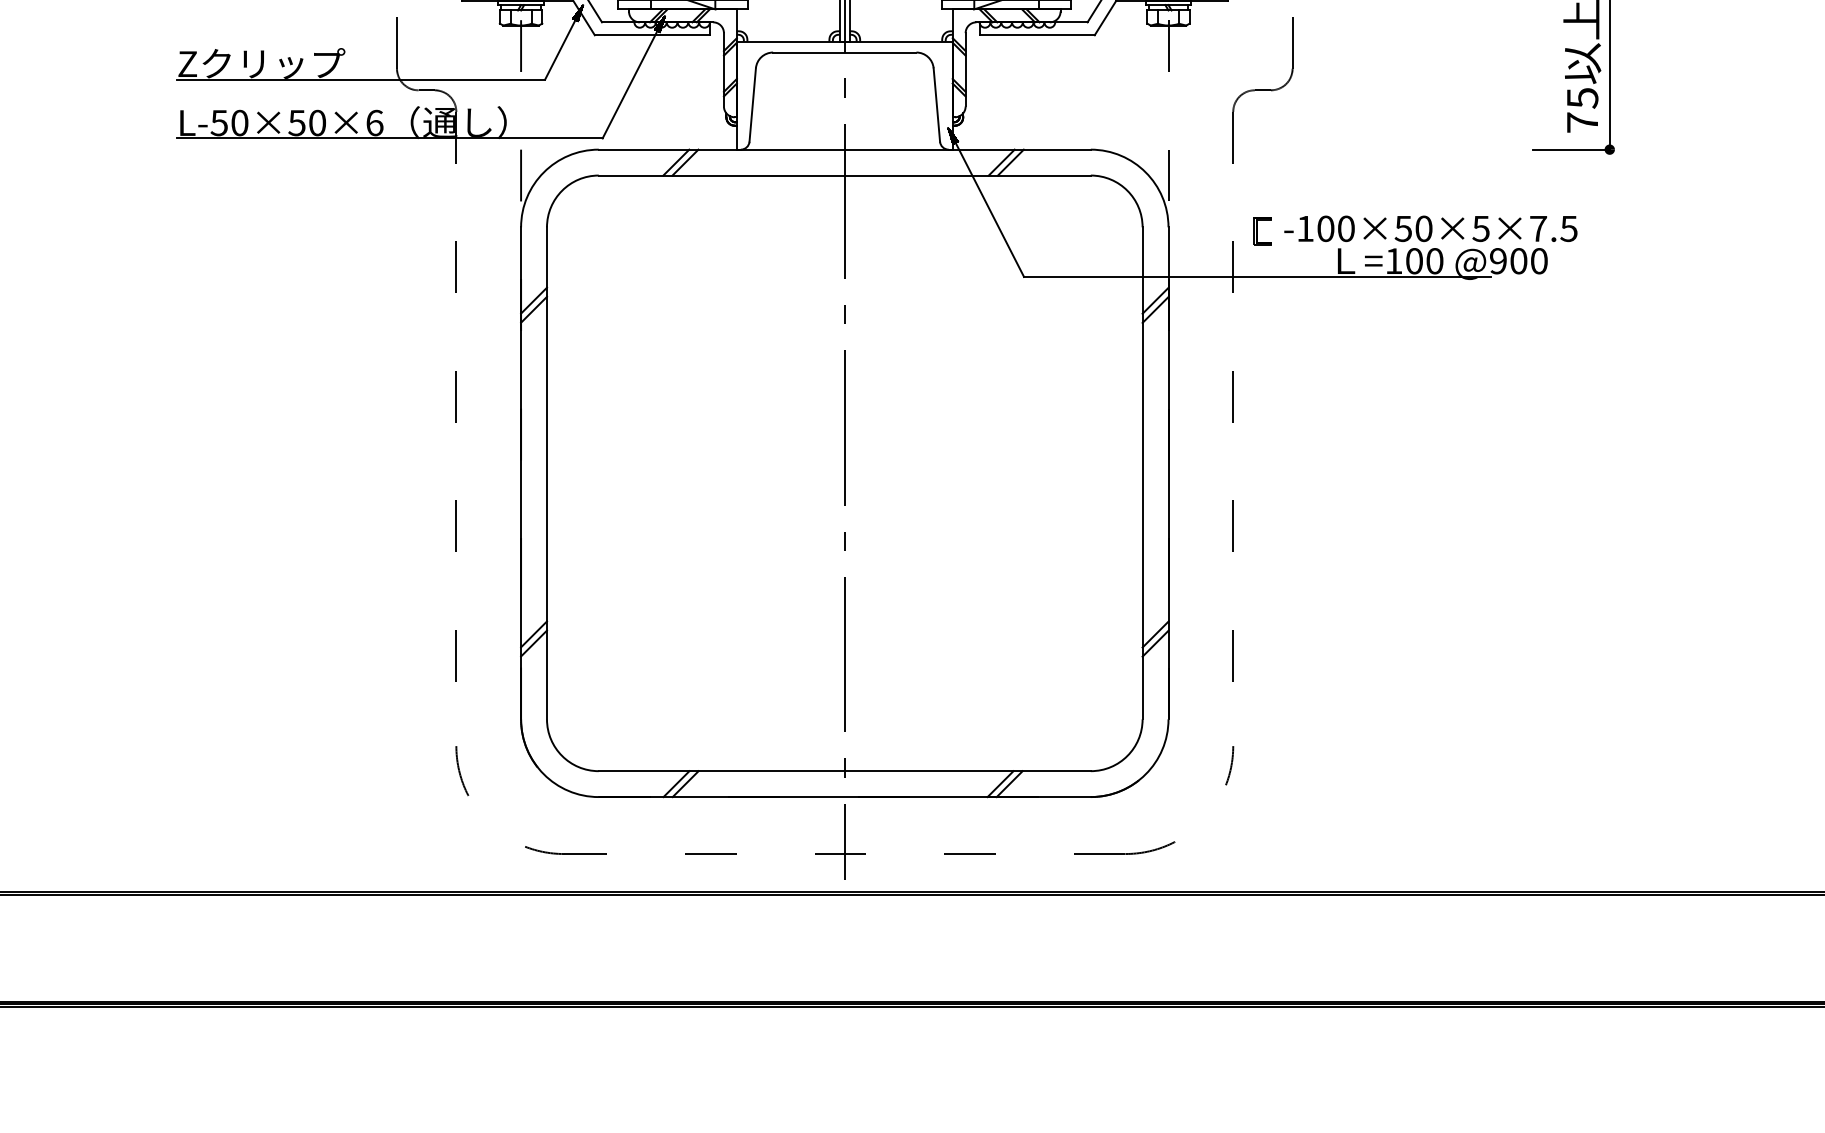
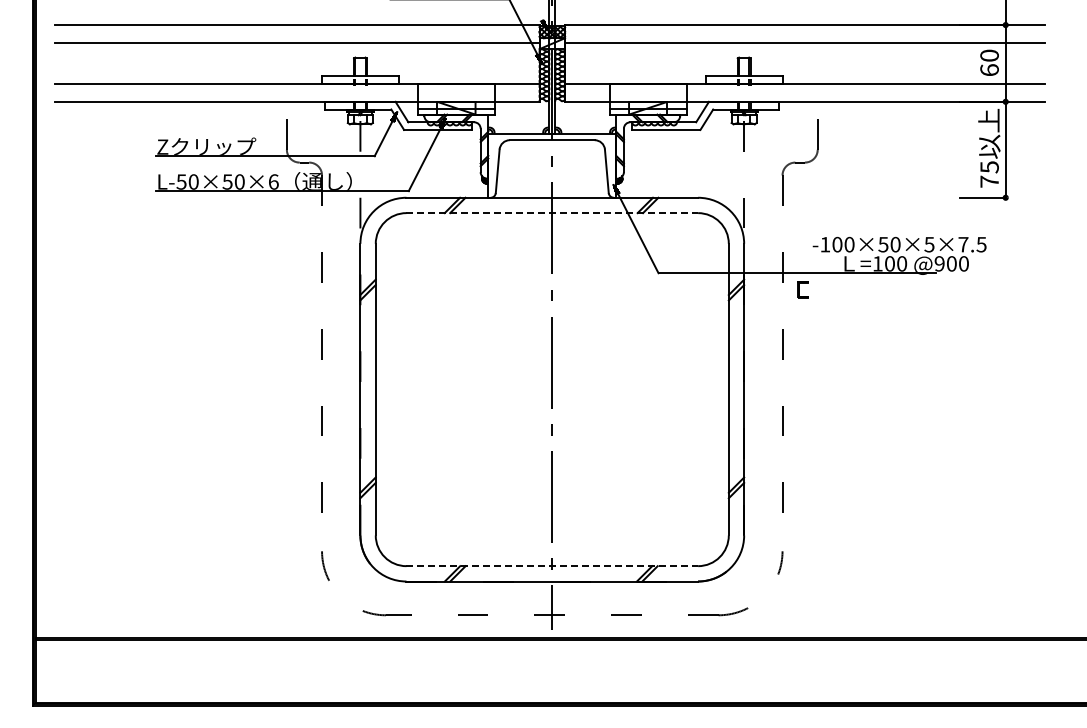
line: (845, 176) -> (552, 213), solid -> dashed
part: (1261, 230) -> (802, 289), moved
line: (845, 771) -> (552, 566), solid -> dashed

